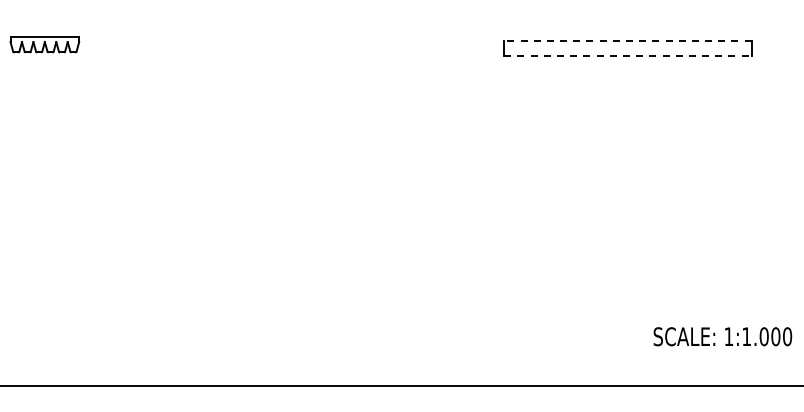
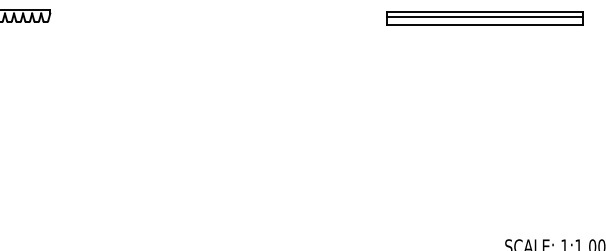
line: (627, 40) -> (484, 12), dashed -> solid
line: (627, 45) -> (484, 16), added
line: (627, 56) -> (484, 24), dashed -> solid

